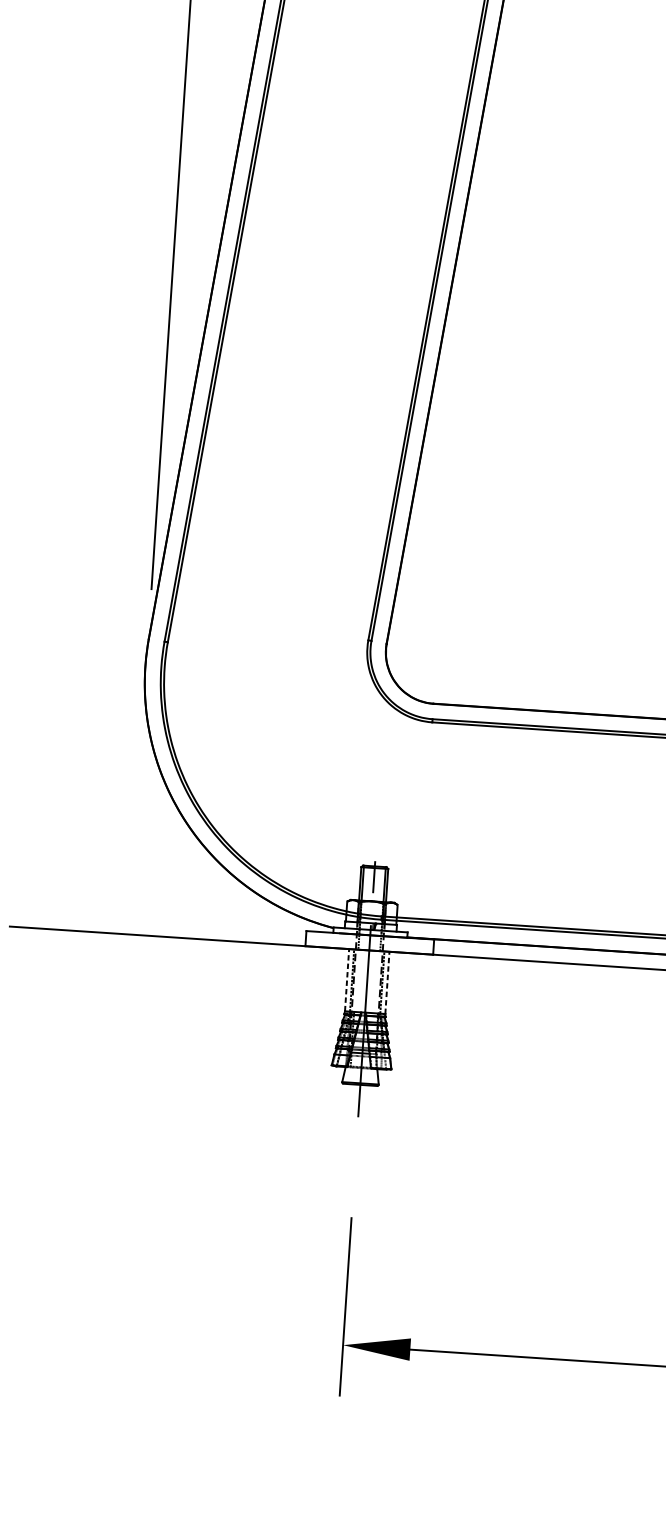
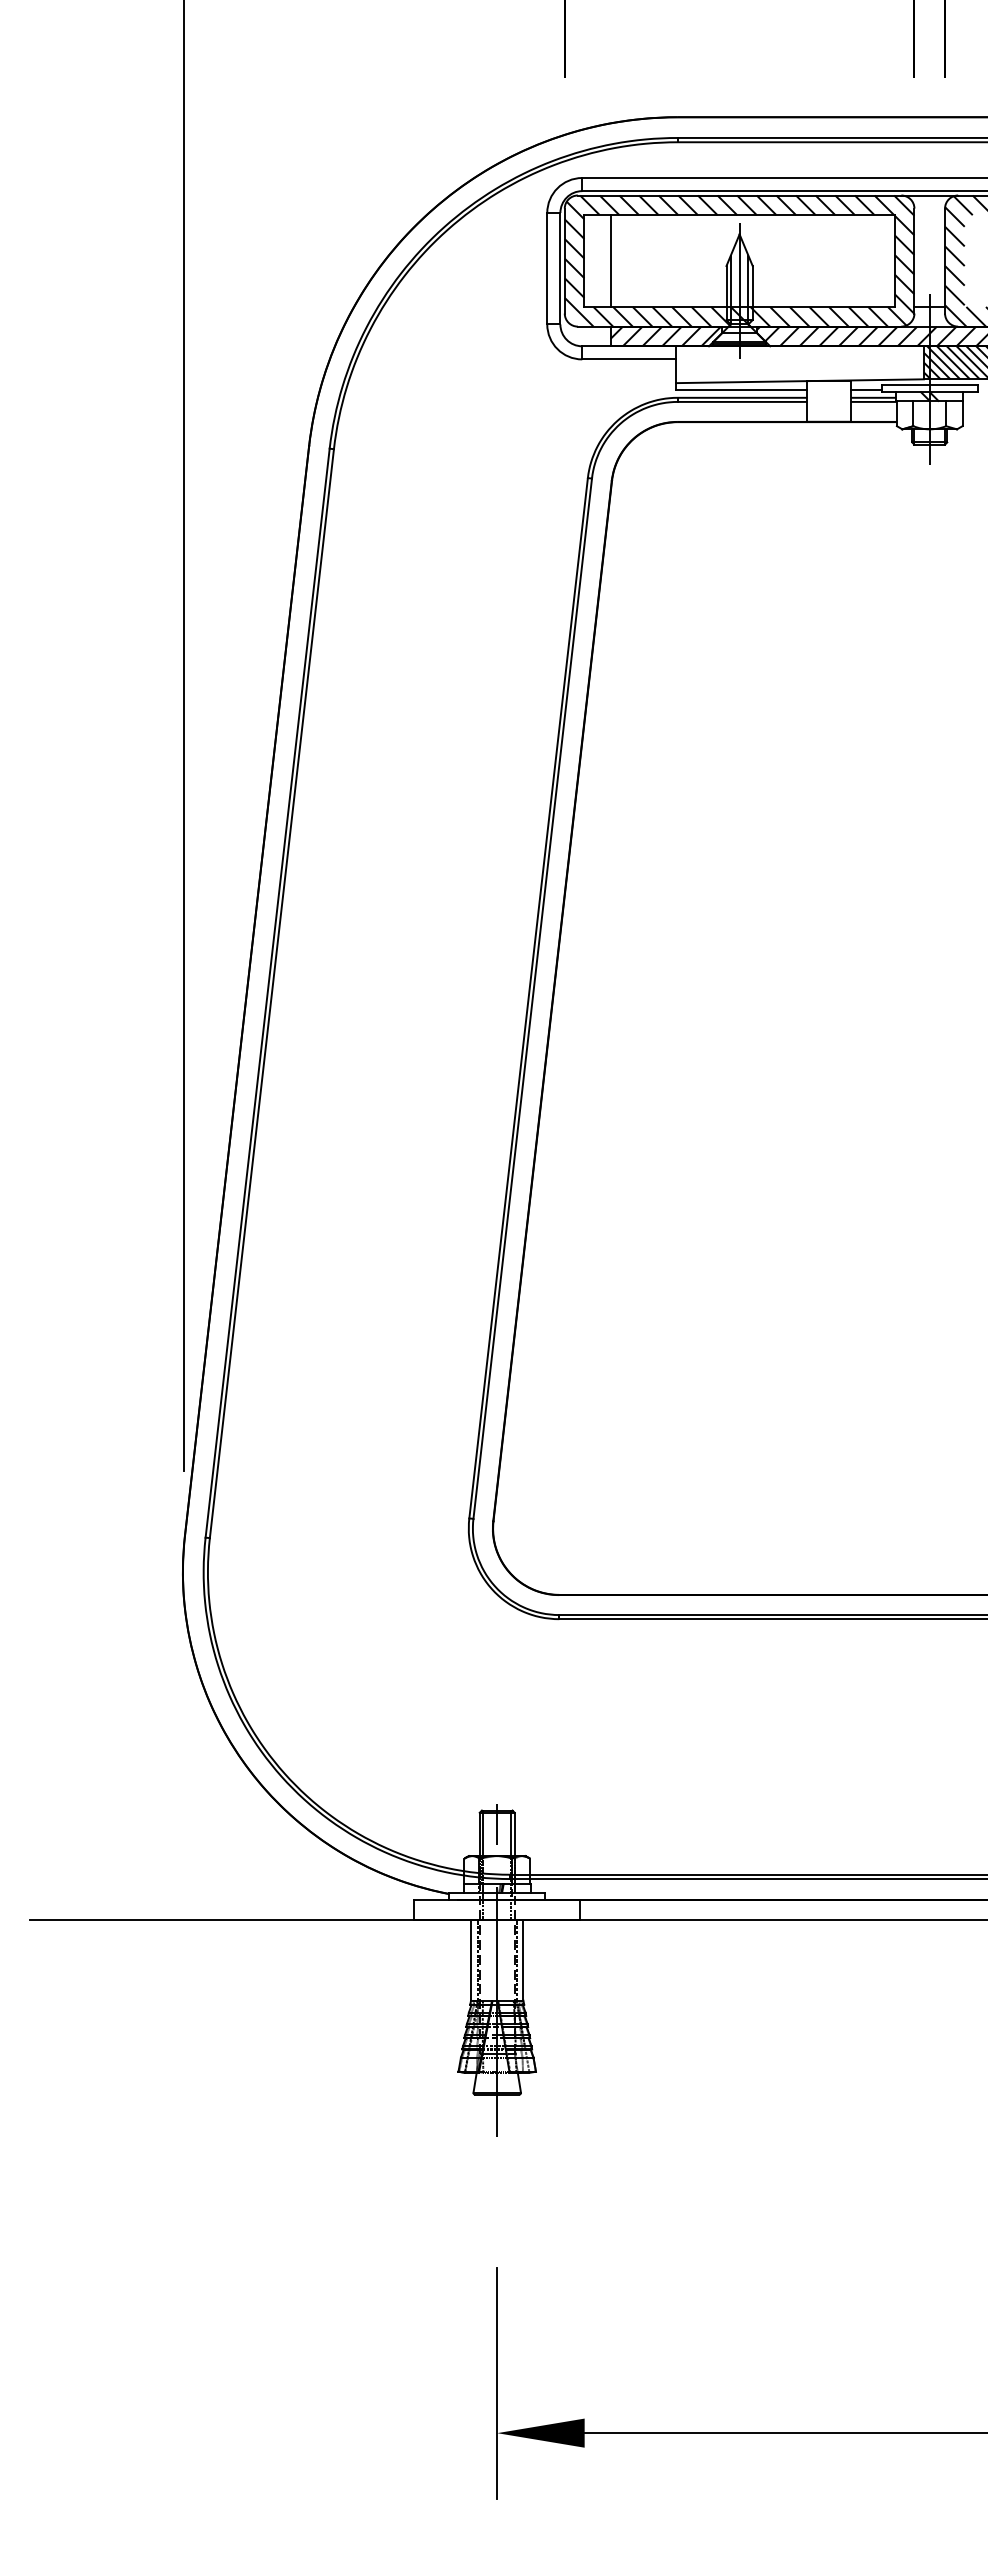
line: (347, 979) -> (471, 1959), dashed -> solid
line: (387, 982) -> (523, 1959), dashed -> solid

